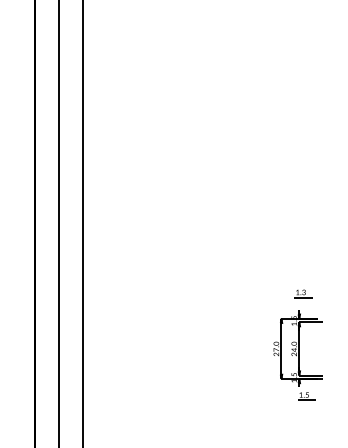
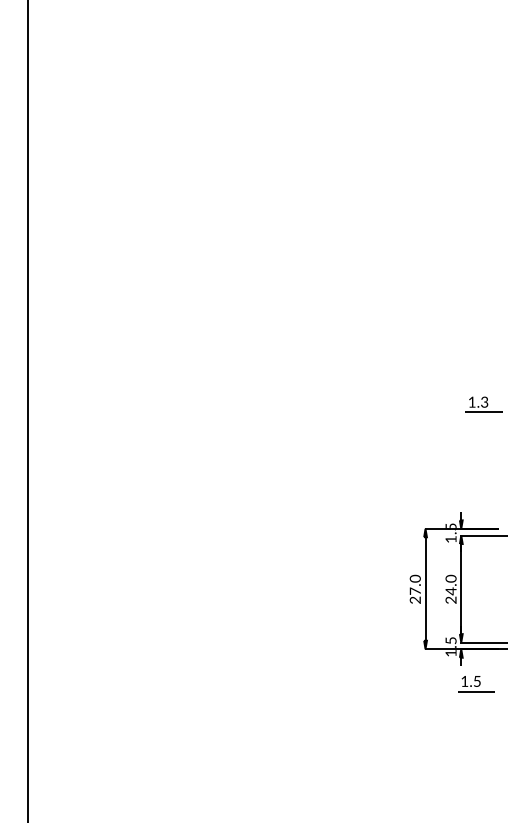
part: (303, 293) -> (483, 404), moved
part: (297, 355) -> (457, 602), moved

